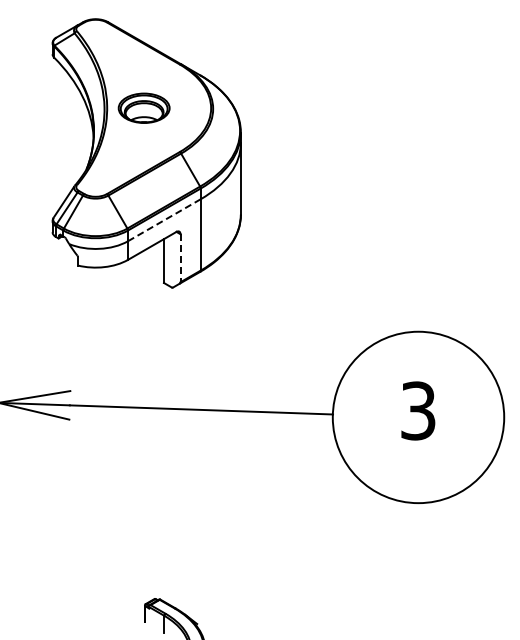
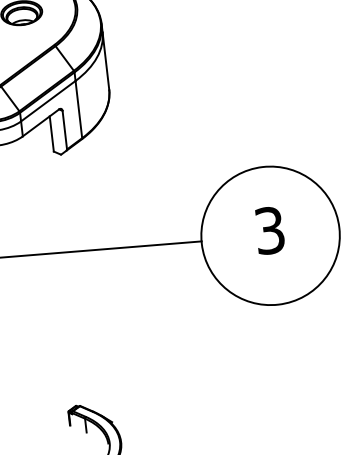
line: (164, 220) -> (48, 101), dashed -> solid
line: (180, 258) -> (64, 130), dashed -> solid

